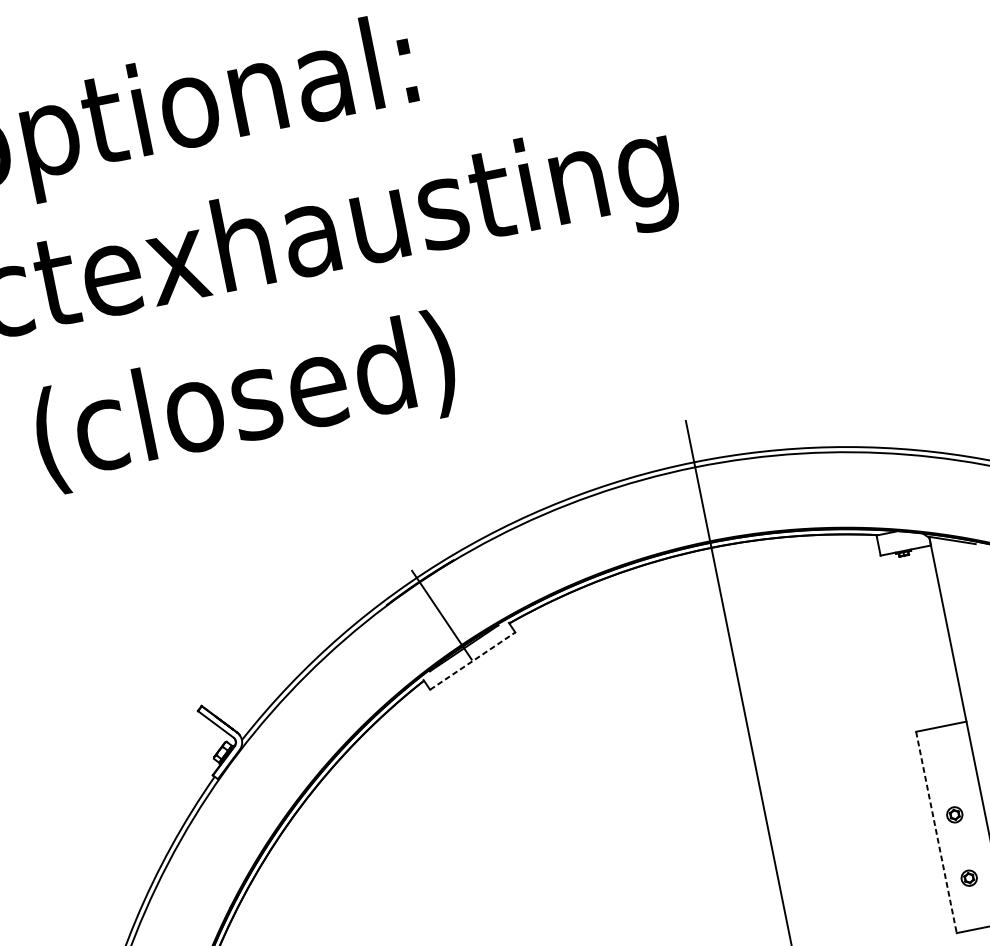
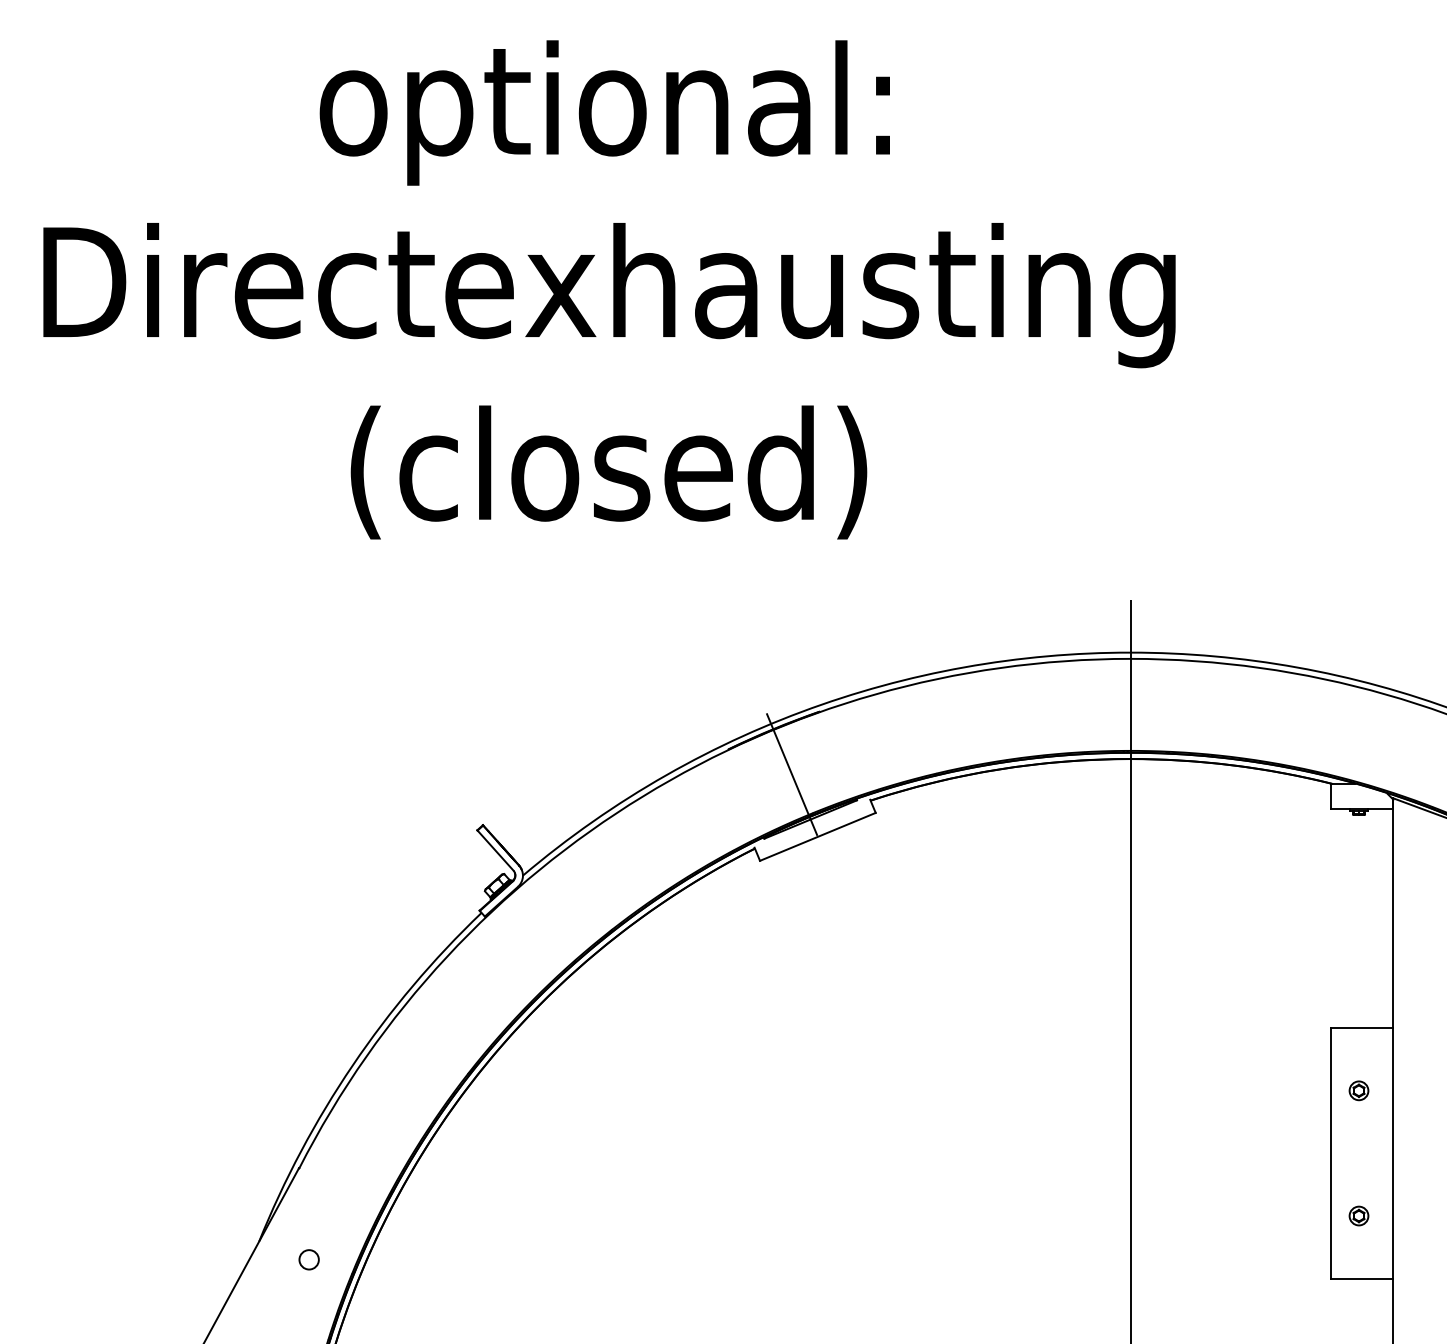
line: (472, 660) -> (817, 836), dashed -> solid
part: (954, 814) -> (1358, 1090), moved
line: (936, 832) -> (1330, 1153), dashed -> solid

